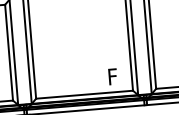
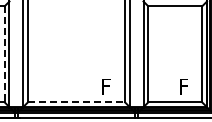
line: (8, 52) -> (4, 54), solid -> dashed
line: (84, 94) -> (76, 102), solid -> dashed

